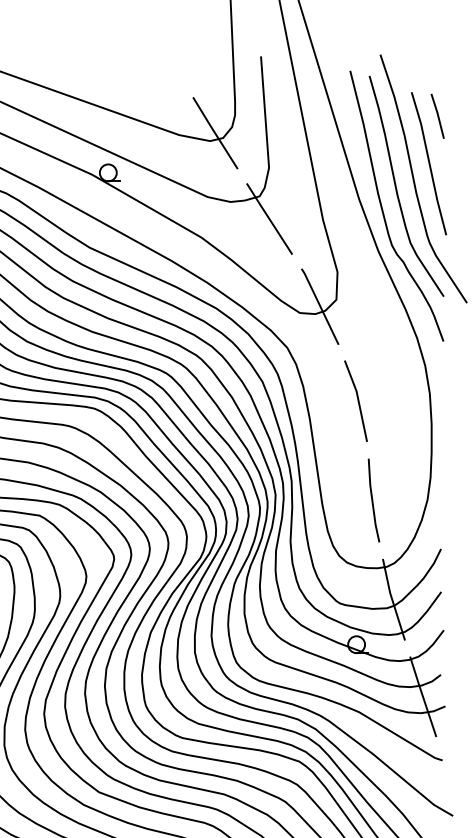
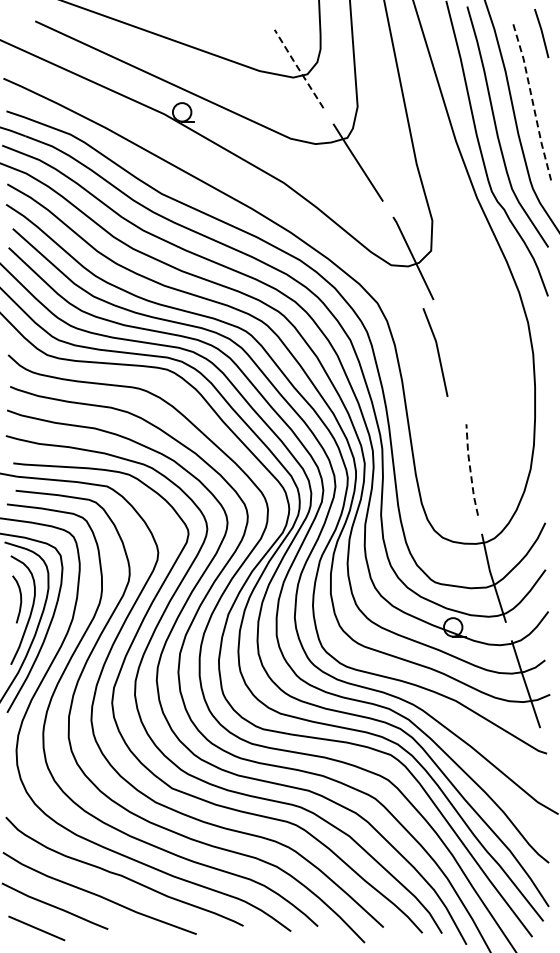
line: (437, 116) -> (541, 33), moved
line: (214, 132) -> (298, 68), solid -> dashed
line: (429, 162) -> (532, 101), solid -> dashed
line: (357, 401) -> (437, 352), moved
line: (372, 501) -> (470, 470), solid -> dashed

